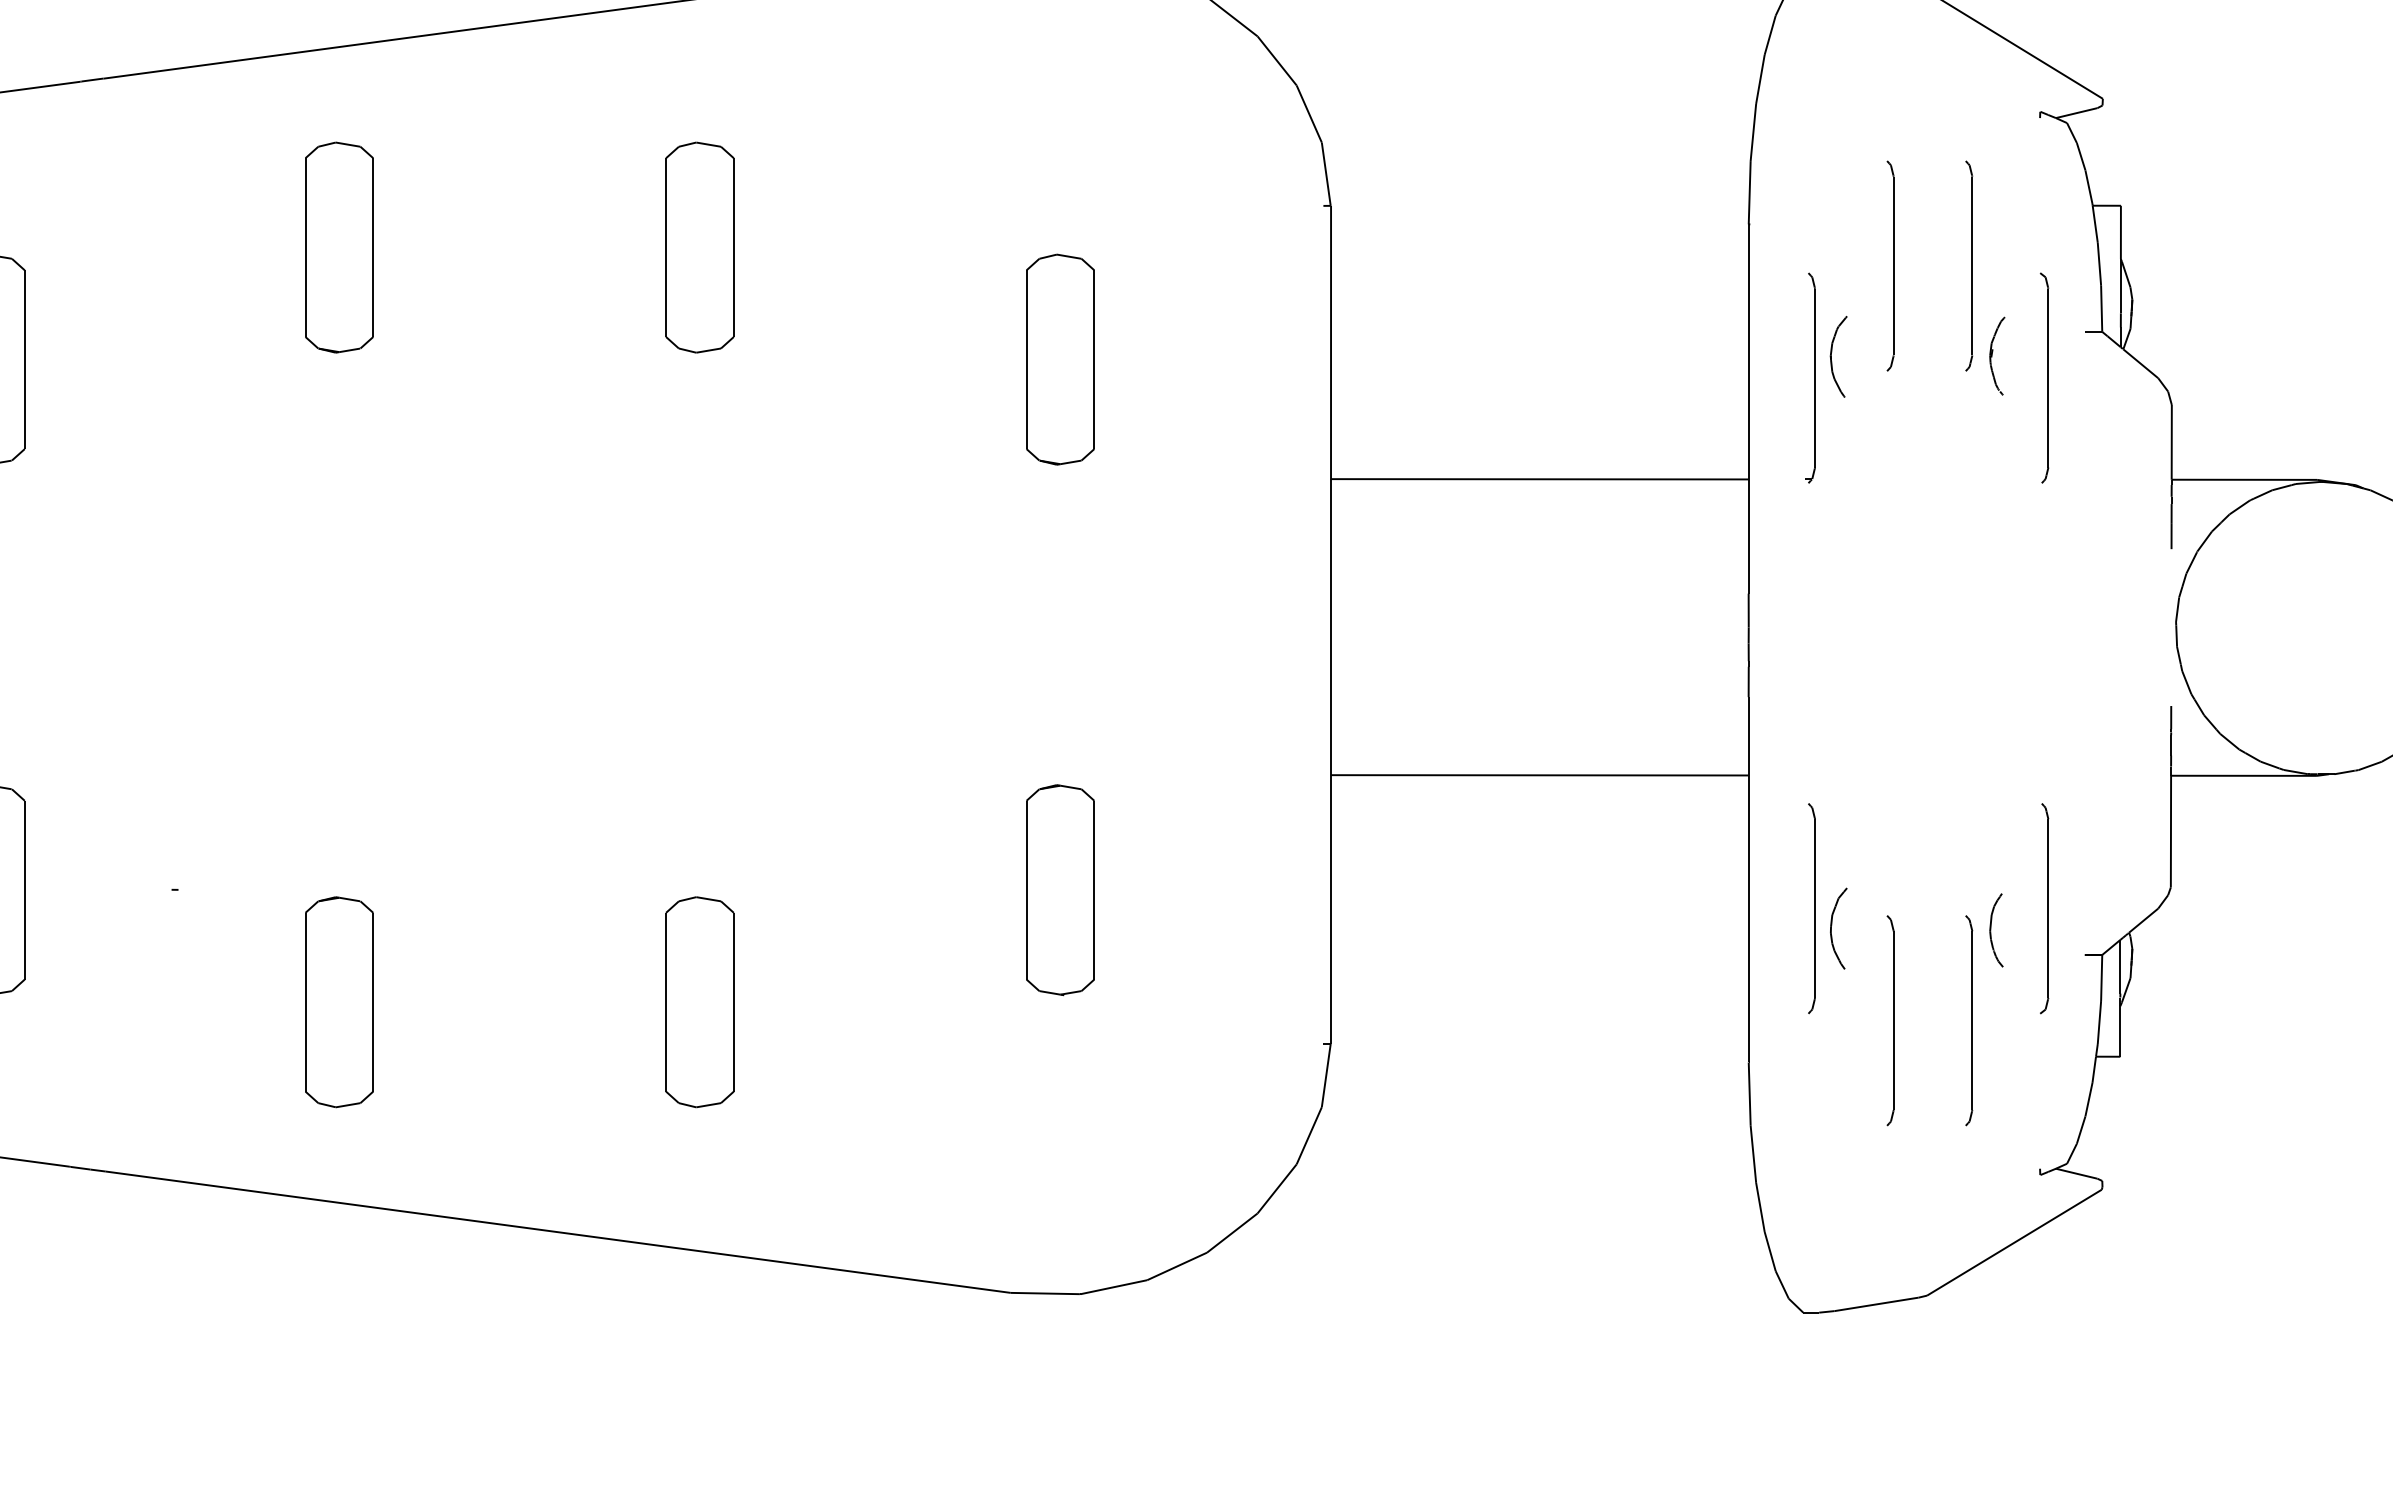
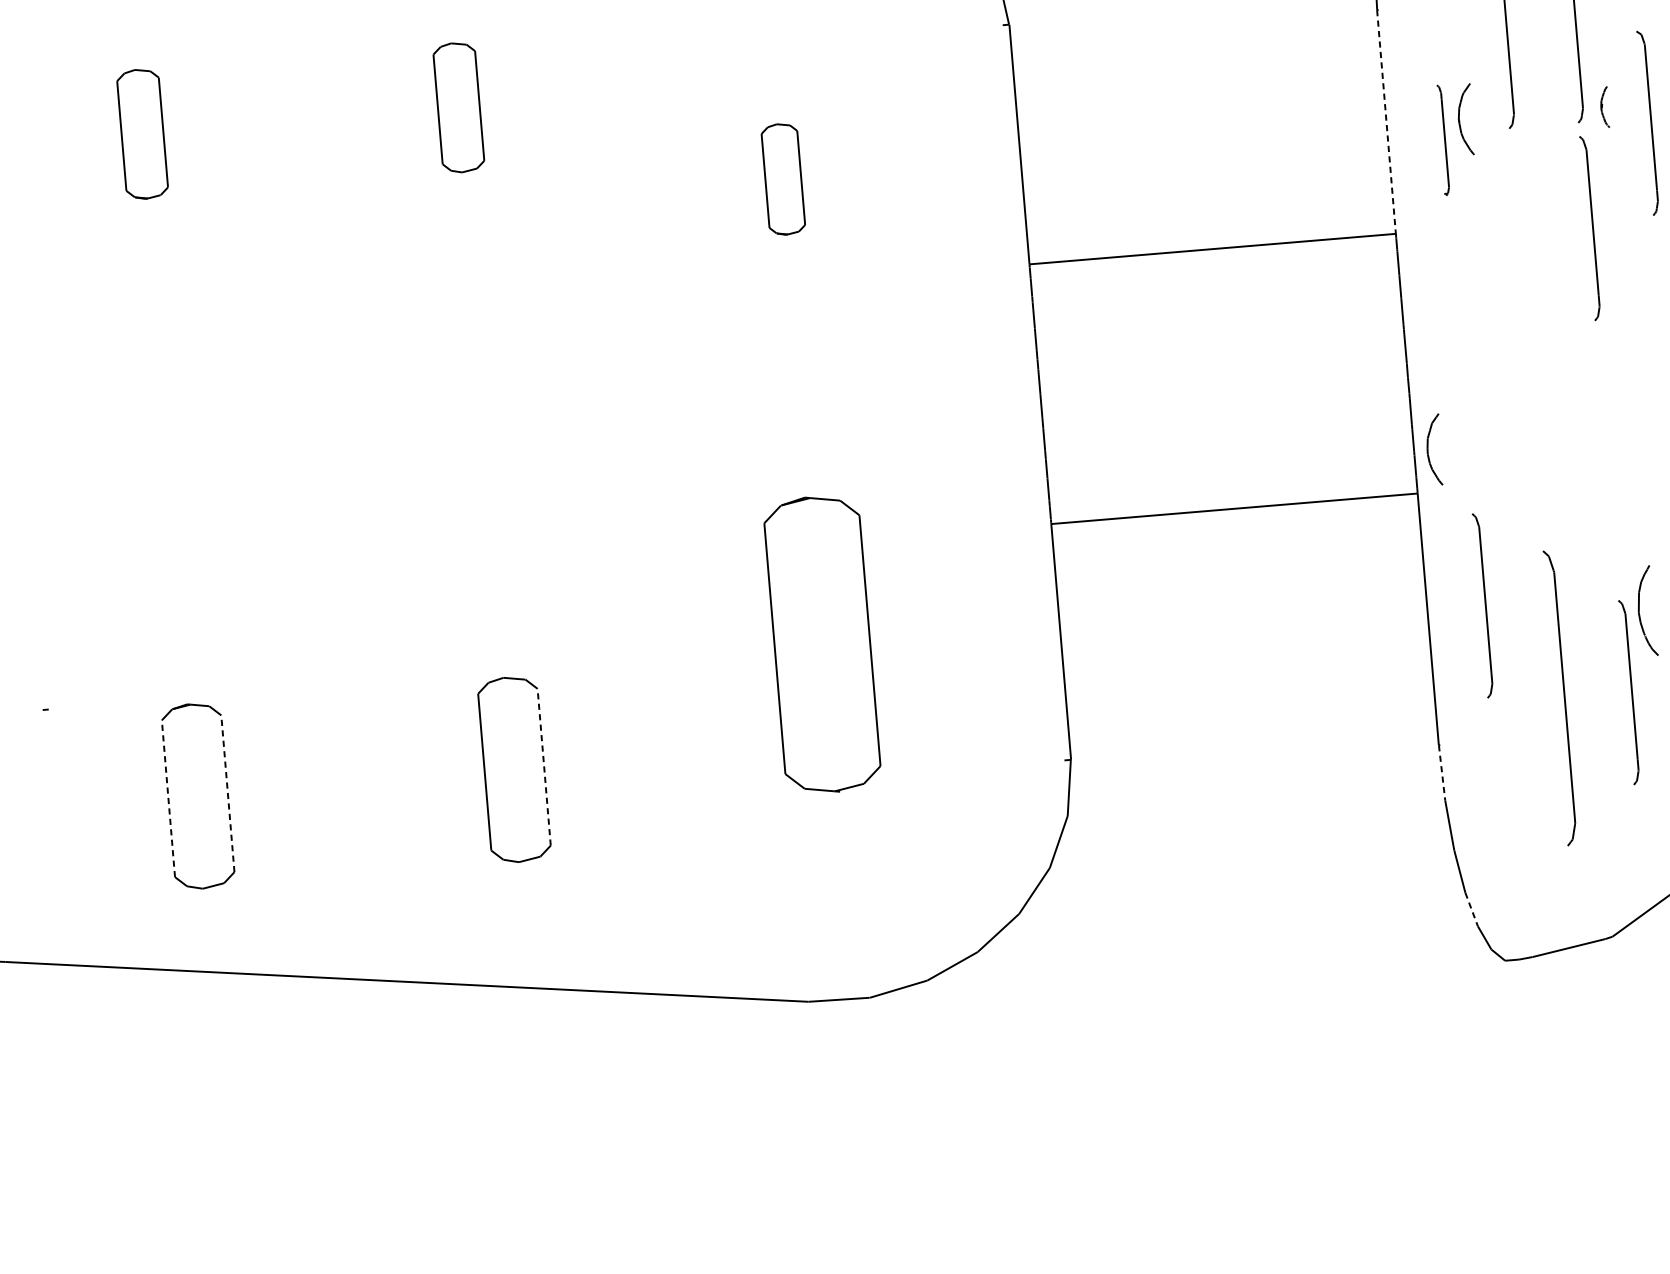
part: (339, 247) -> (142, 134), size x0.7
part: (699, 247) -> (458, 107), size x0.7
line: (1748, 351) -> (1386, 121), solid -> dashed
part: (1997, 355) -> (1605, 106), size x0.6
part: (1060, 359) -> (783, 179), size x0.6
part: (1810, 377) -> (1442, 139), size x0.6
part: (1969, 491) -> (1590, 228), added
part: (1060, 890) -> (822, 645), size x1.6
part: (1832, 925) -> (1428, 447), moved
part: (1996, 930) -> (1646, 611), size x1.4
line: (305, 1001) -> (168, 798), solid -> dashed
line: (373, 1001) -> (228, 793), solid -> dashed
line: (733, 1001) -> (543, 766), solid -> dashed
part: (1890, 1020) -> (1560, 698), size x1.6
line: (1749, 1094) -> (1441, 773), solid -> dashed
line: (1770, 1252) -> (1471, 910), solid -> dashed

